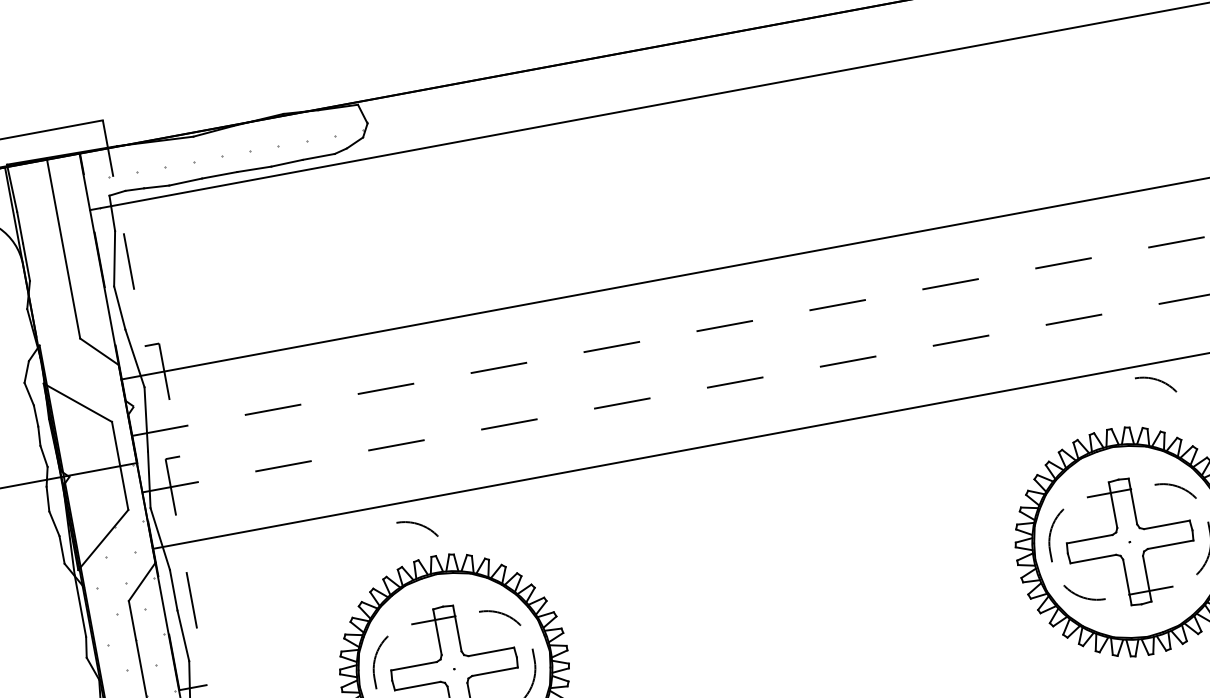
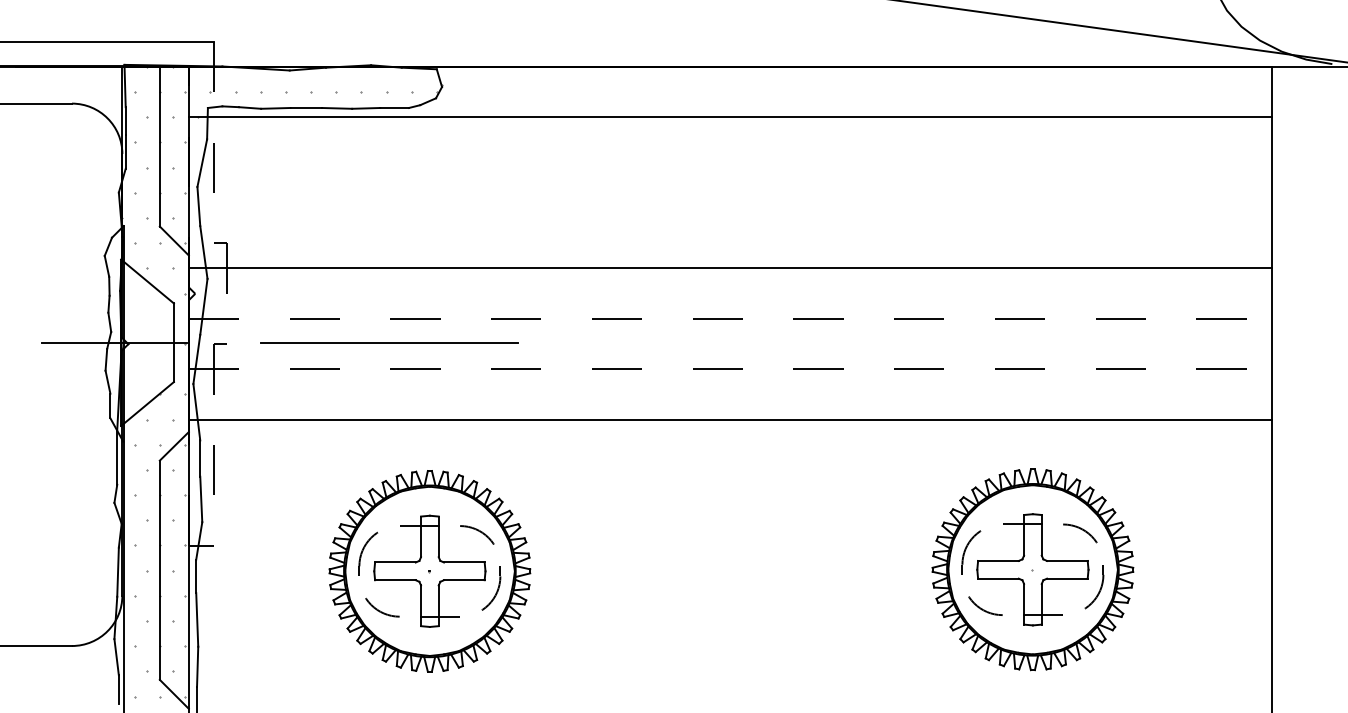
hatch: (63, 287) -> (153, 179), added
arc: (1157, 381) -> (1082, 435), removed
line: (361, 420) -> (389, 342), added
arc: (419, 526) -> (422, 442), removed

